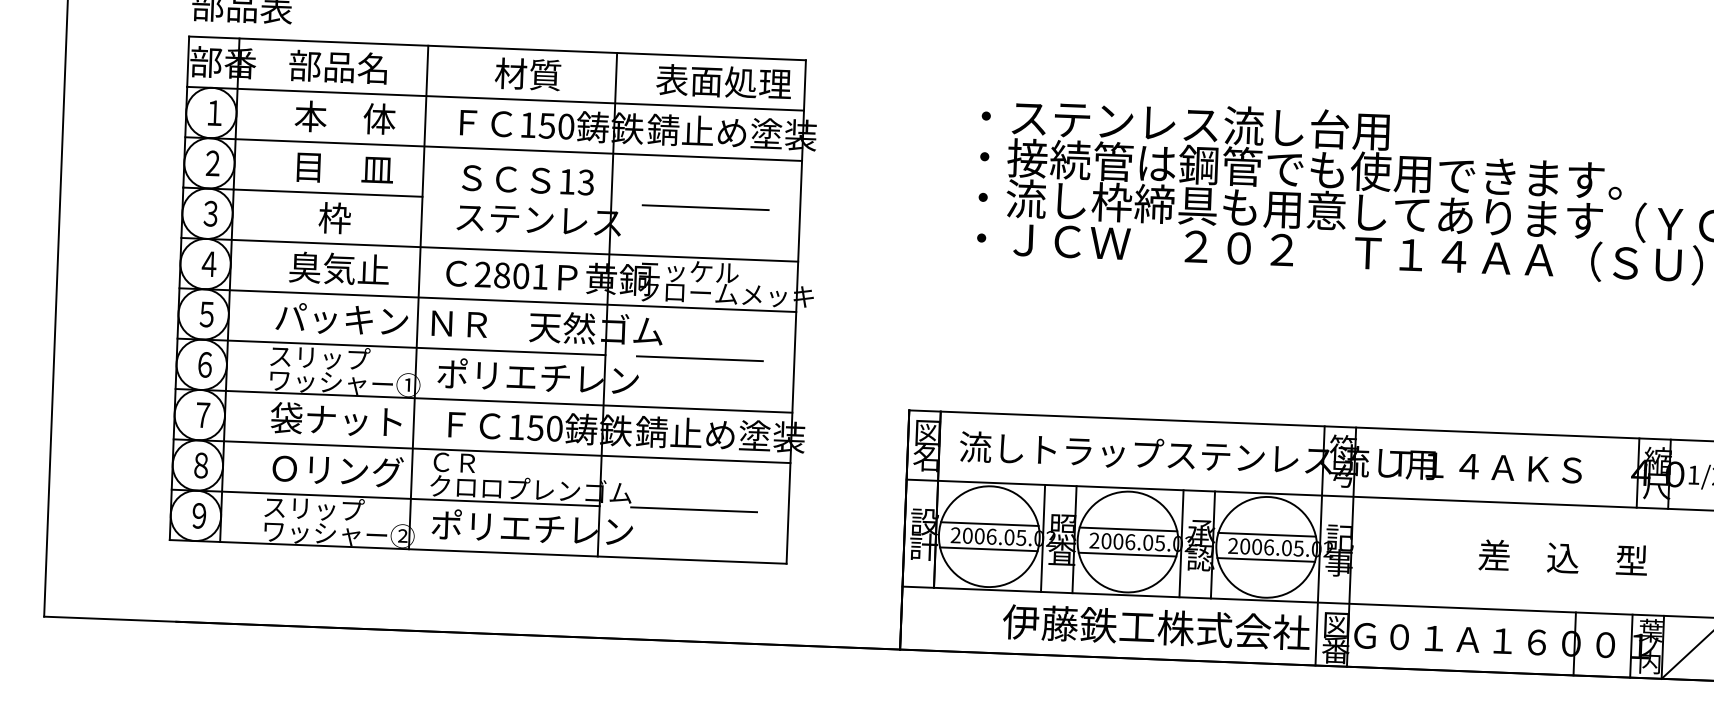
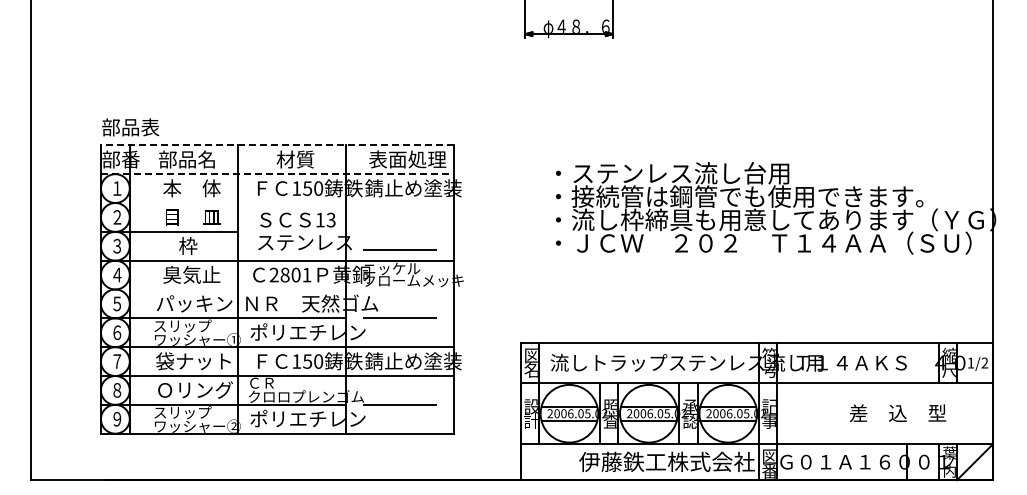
line: (497, 48) -> (277, 145), solid -> dashed
line: (495, 99) -> (277, 174), solid -> dashed
line: (493, 149) -> (277, 203), removed
line: (704, 207) -> (399, 249), moved
line: (487, 300) -> (277, 289), removed

